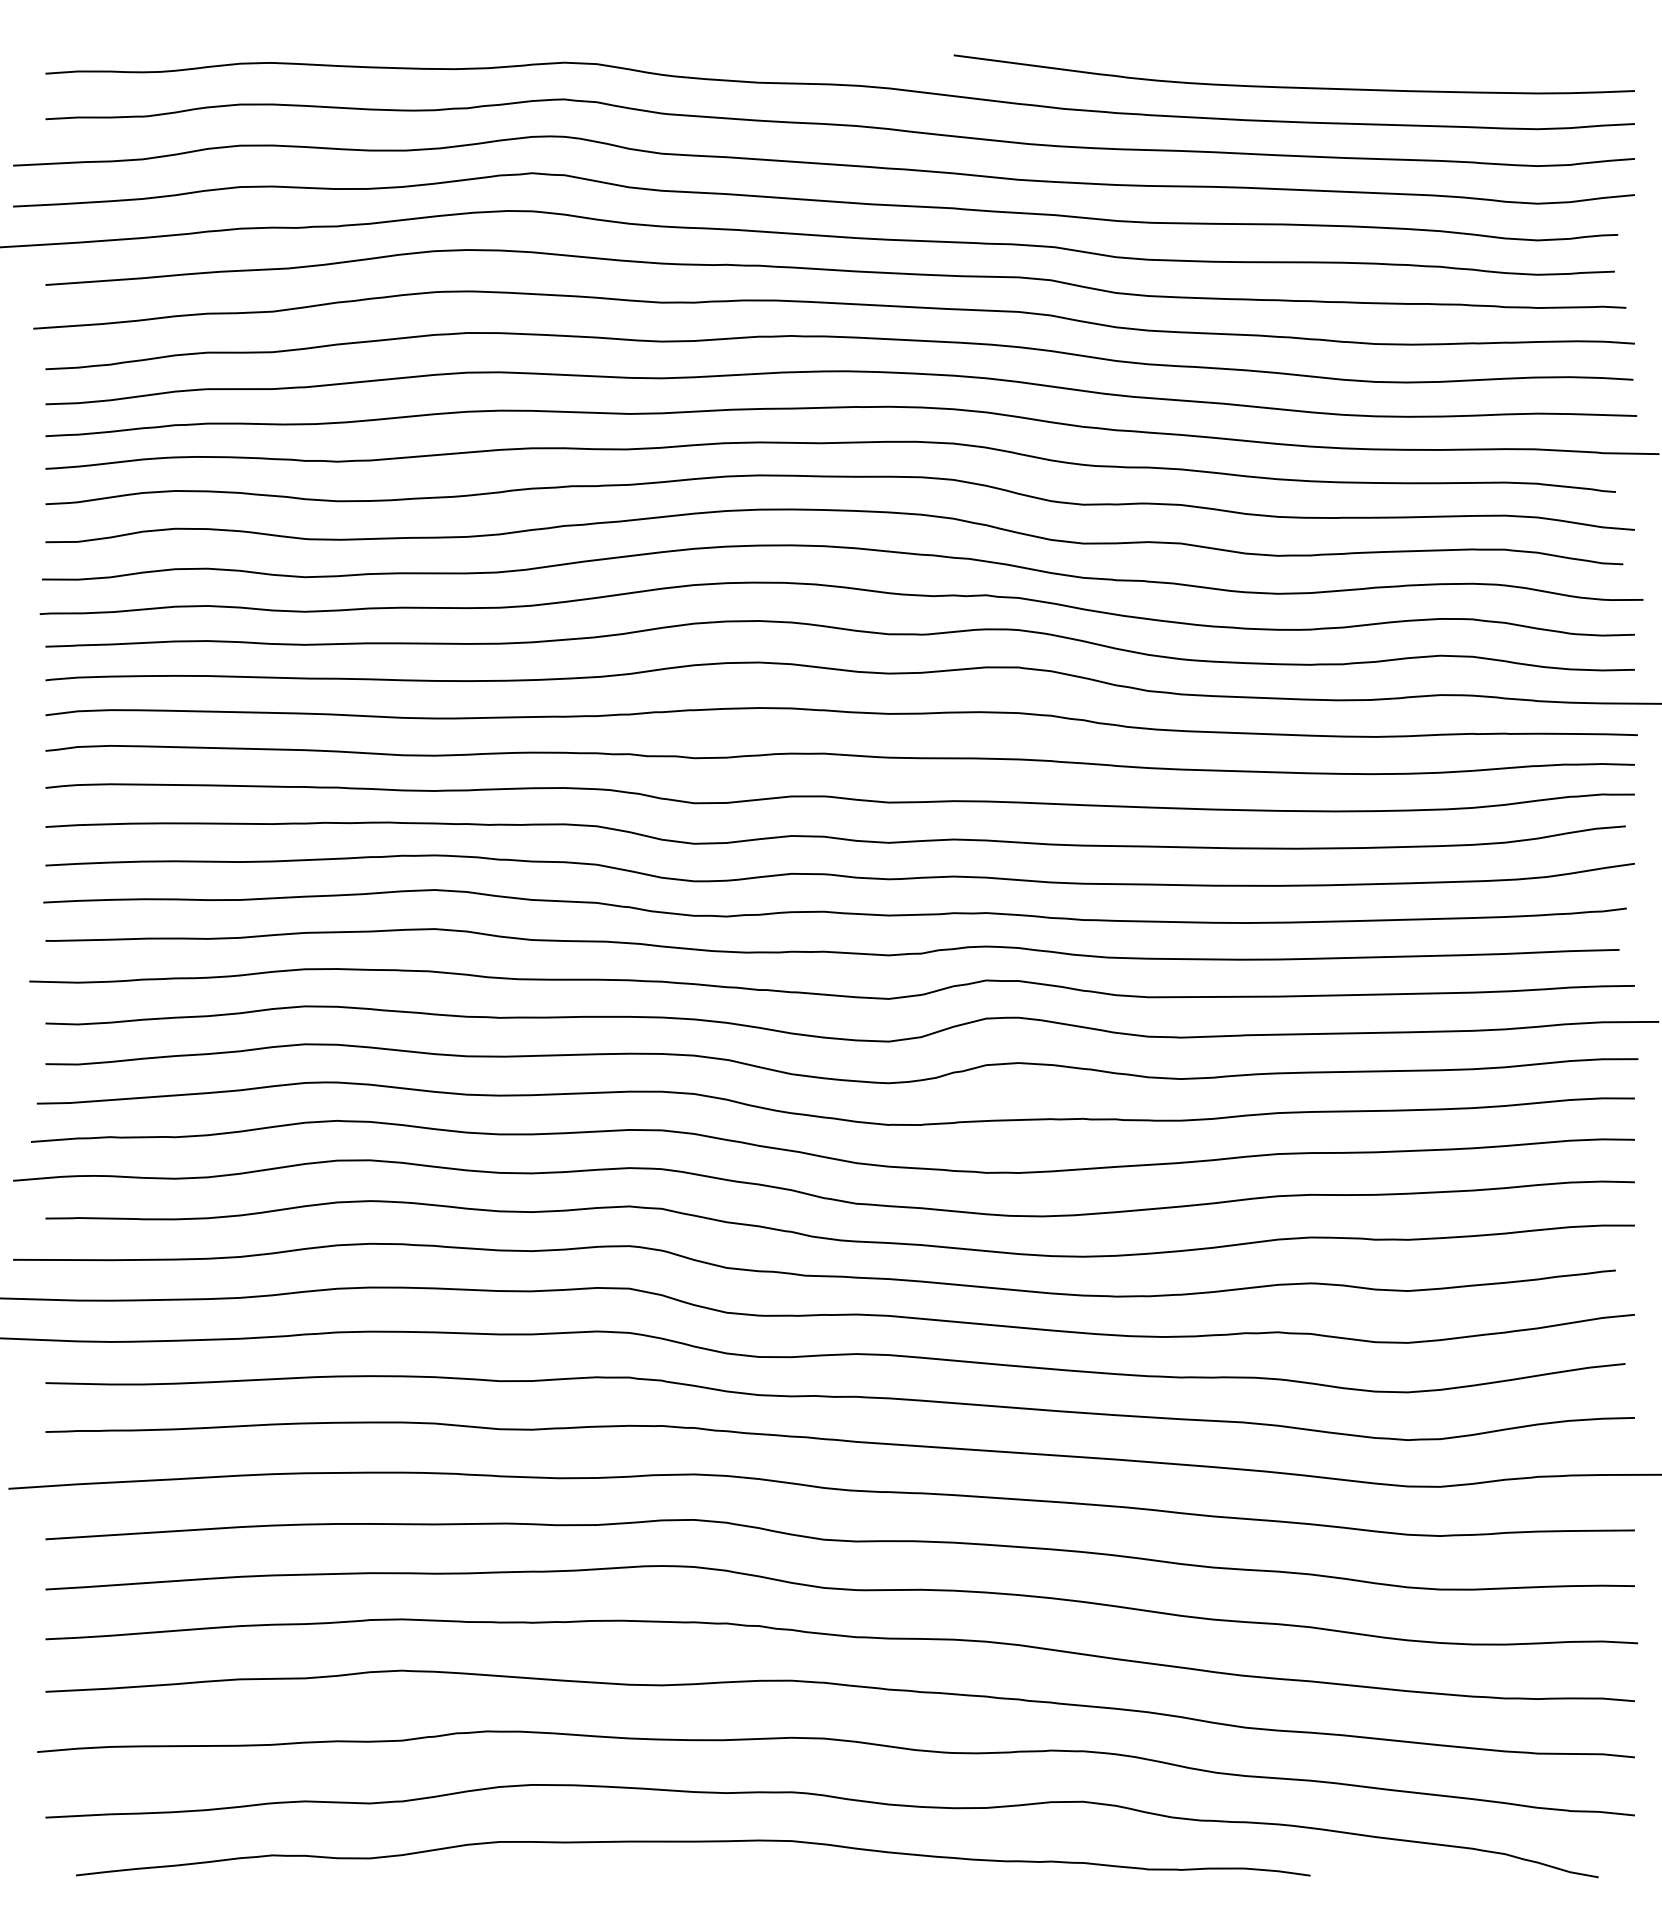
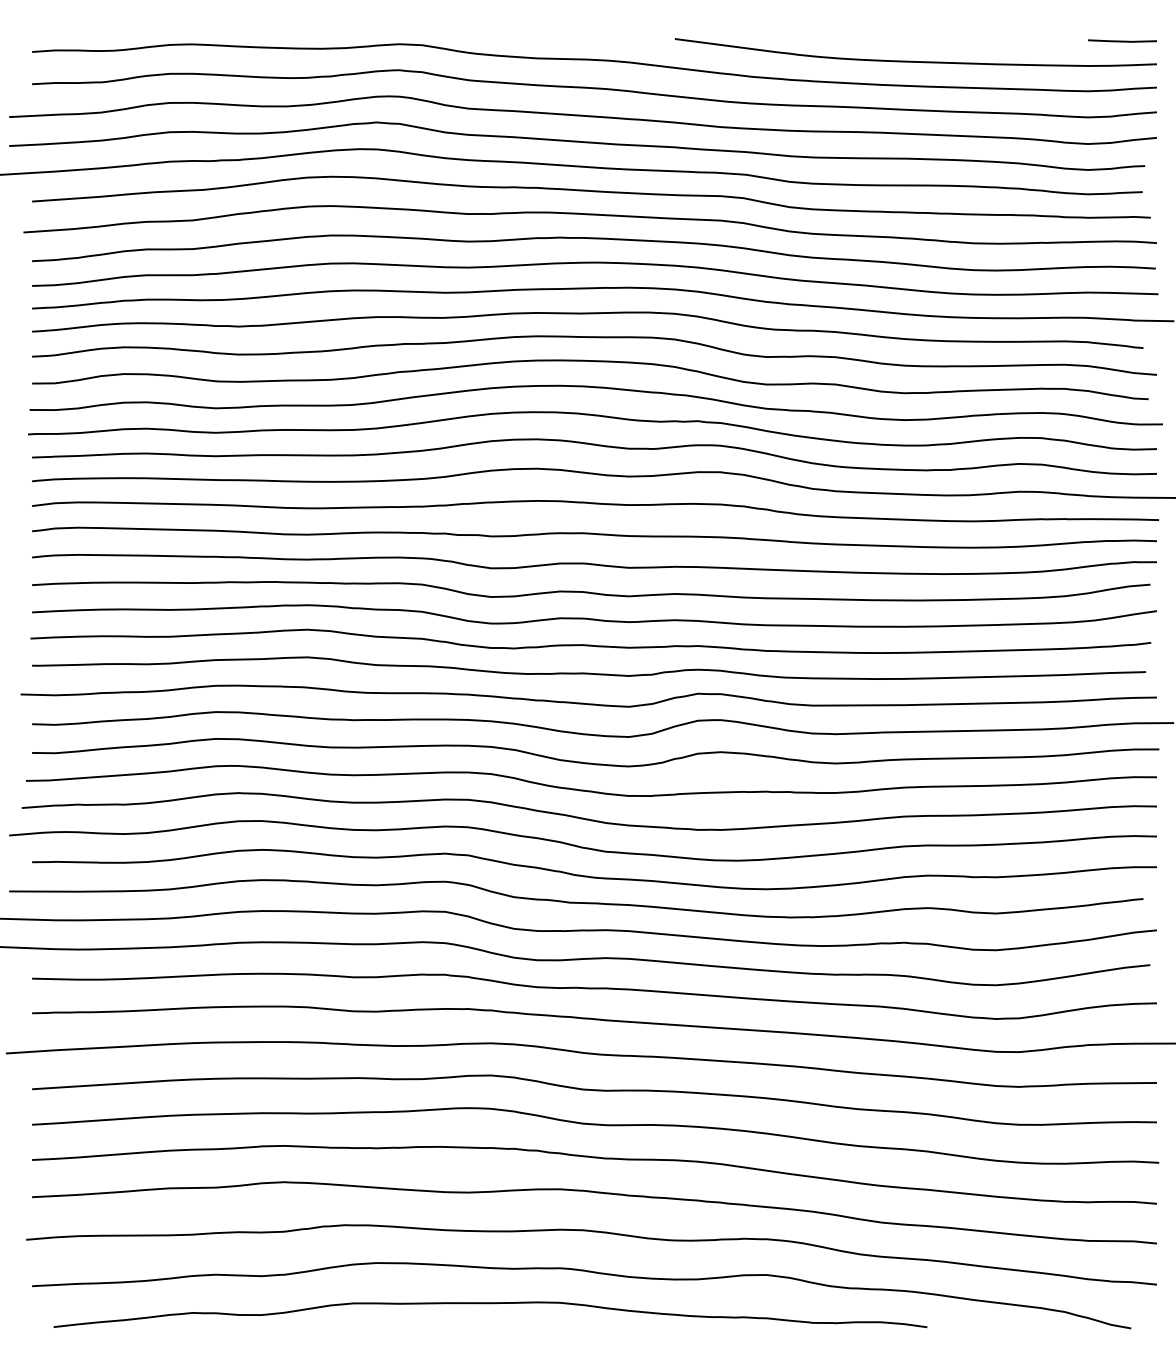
line: (1586, 57) -> (1122, 40), added

